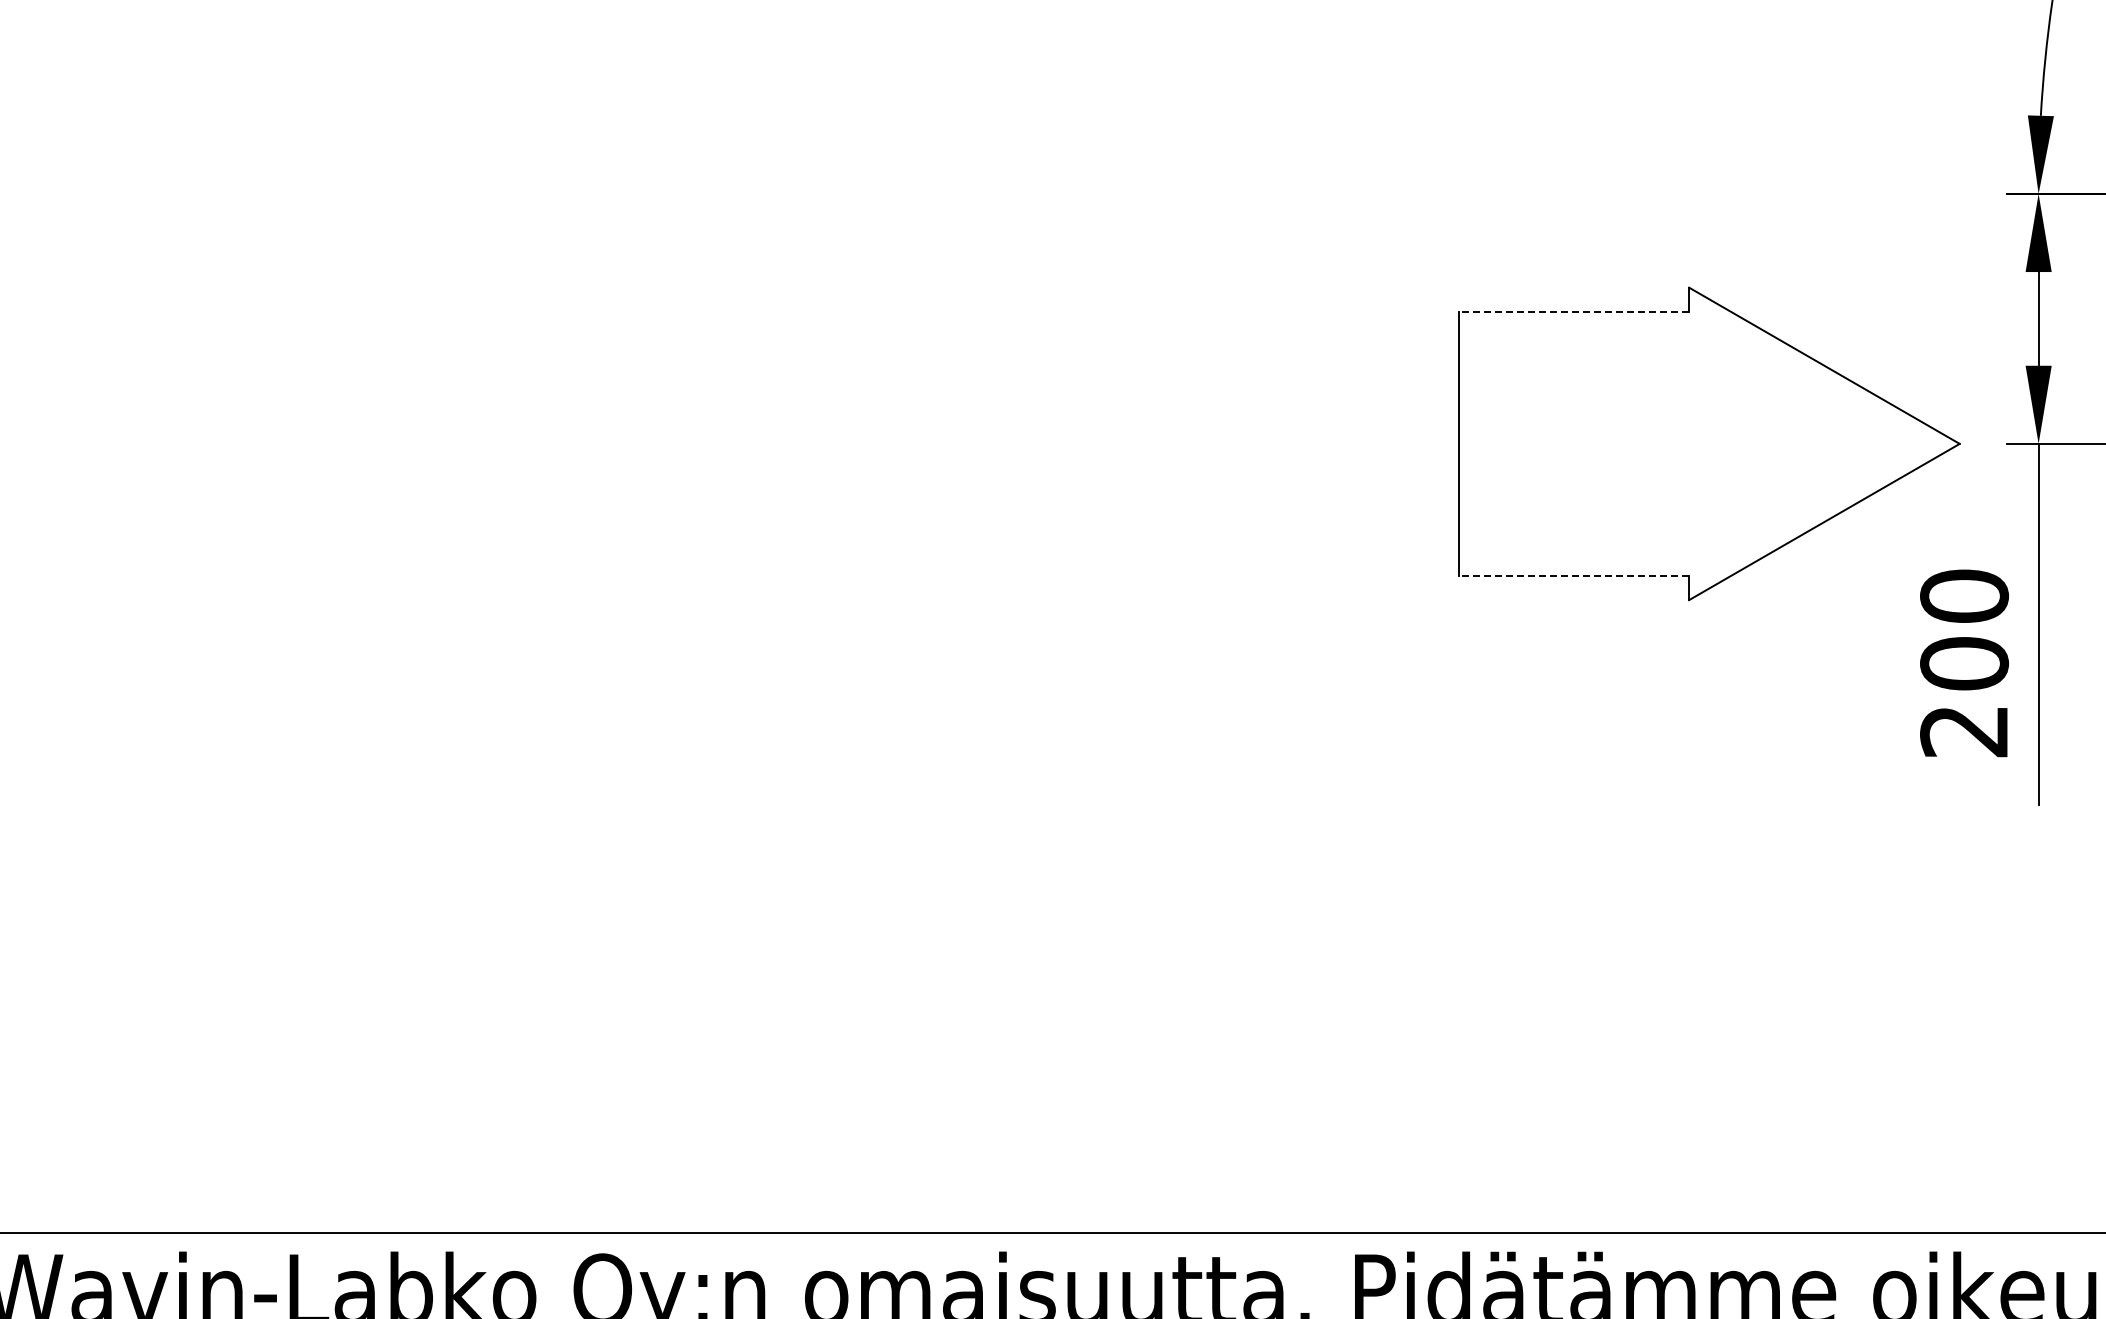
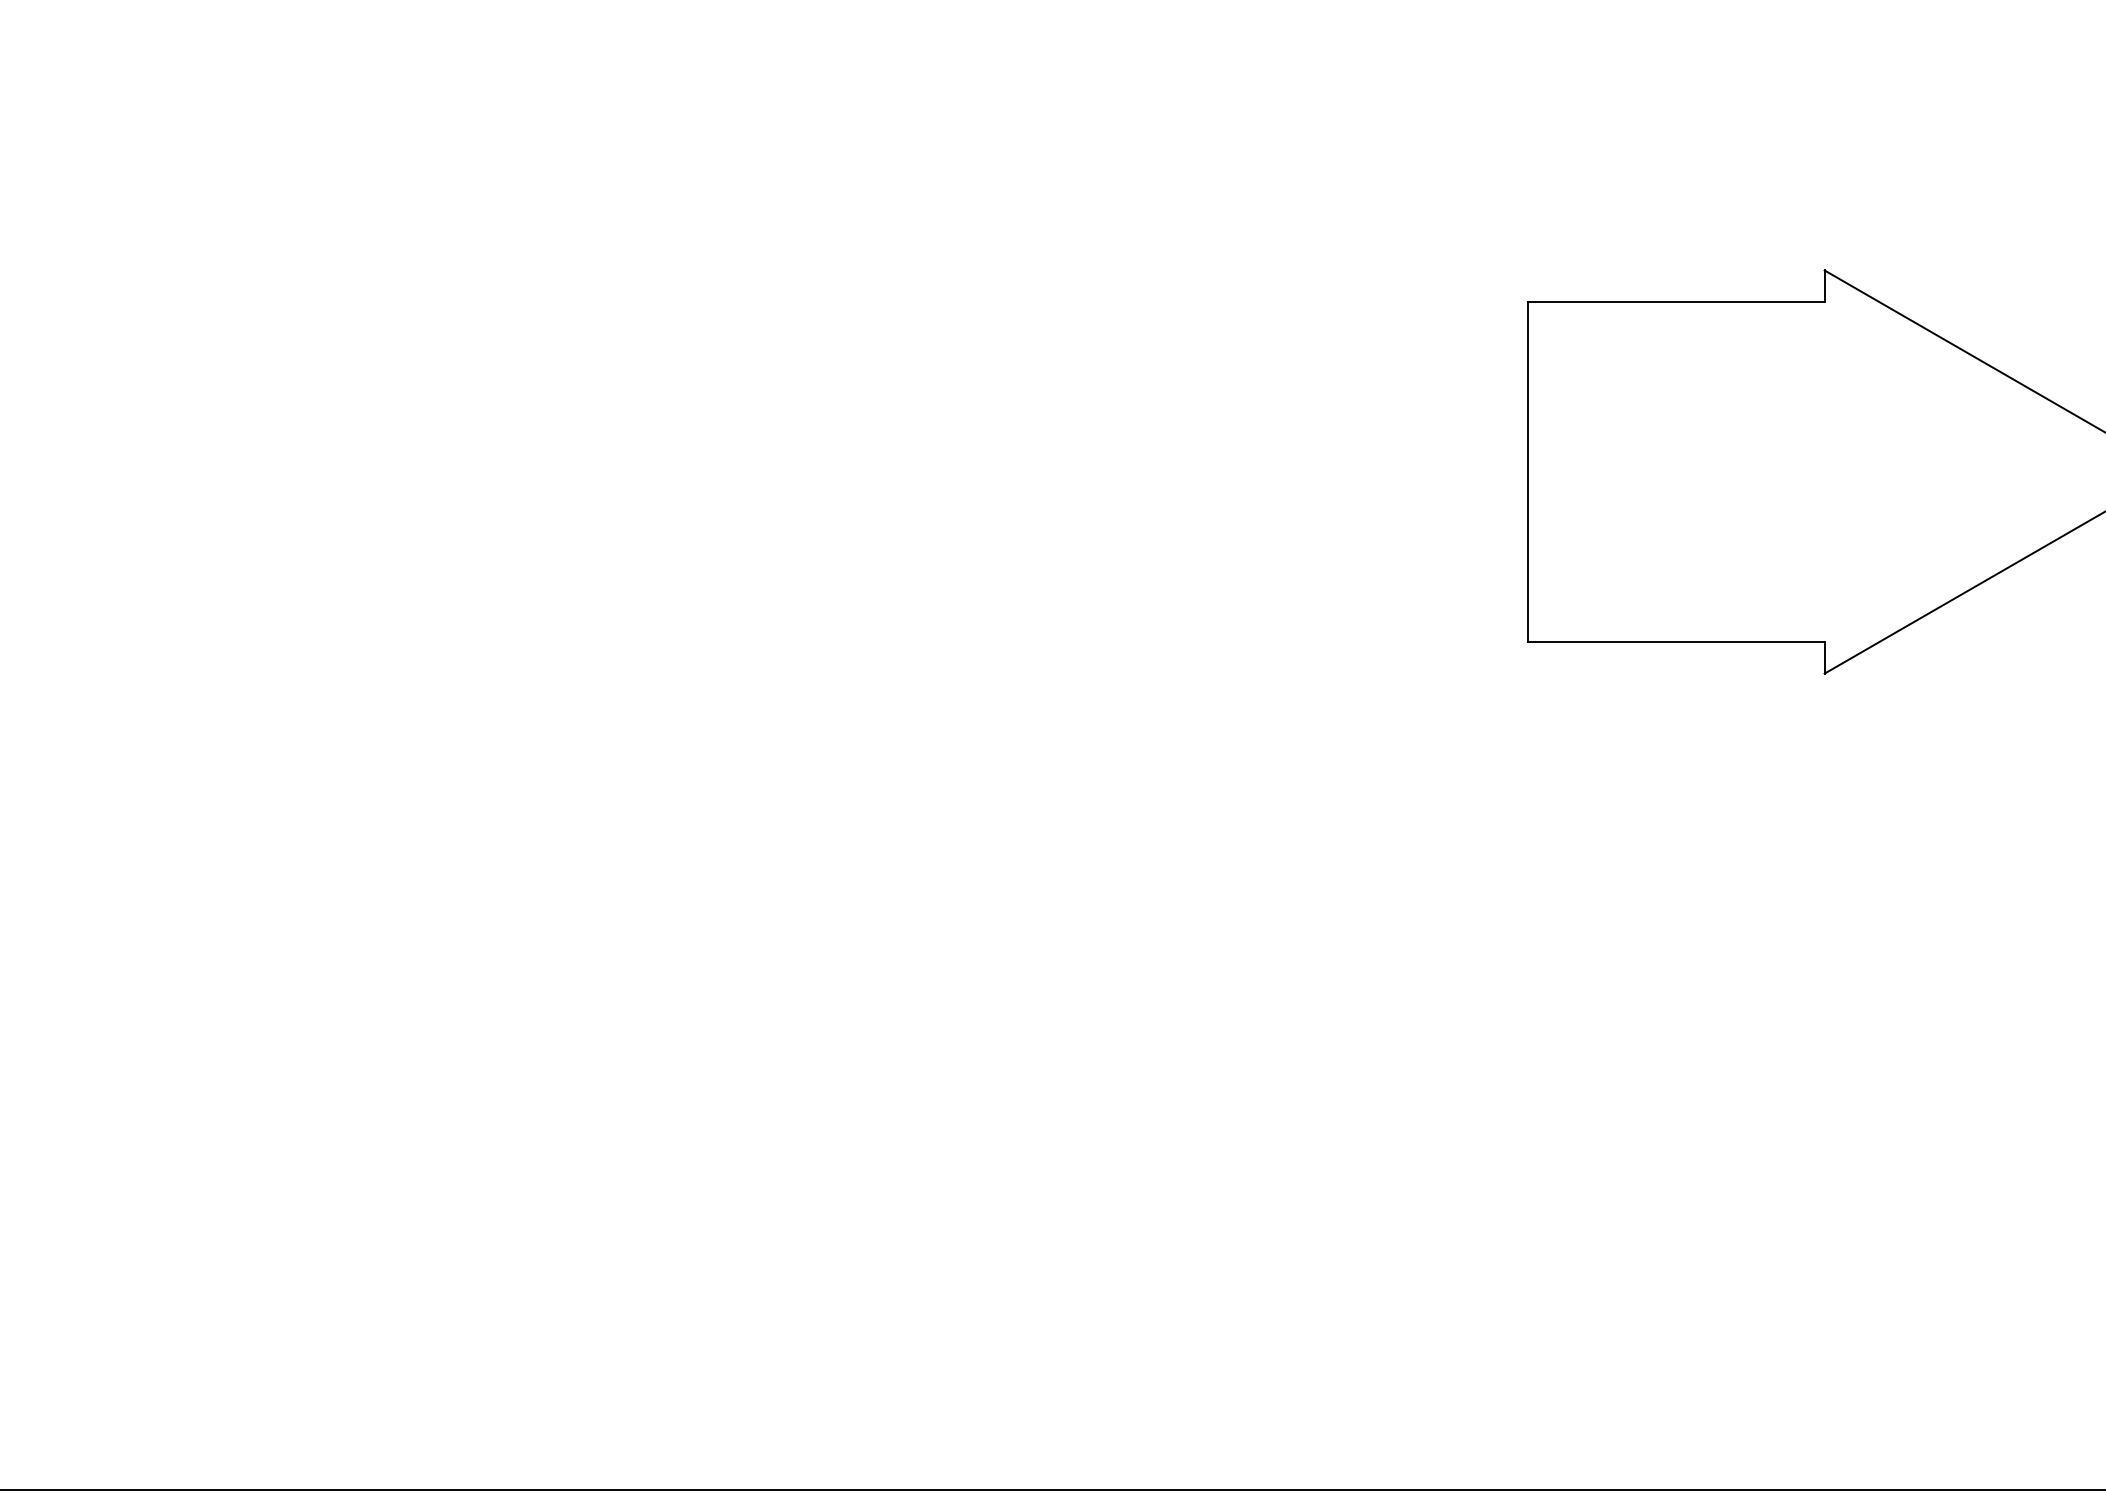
line: (1574, 312) -> (1676, 302), dashed -> solid
line: (1574, 575) -> (1676, 641), dashed -> solid

